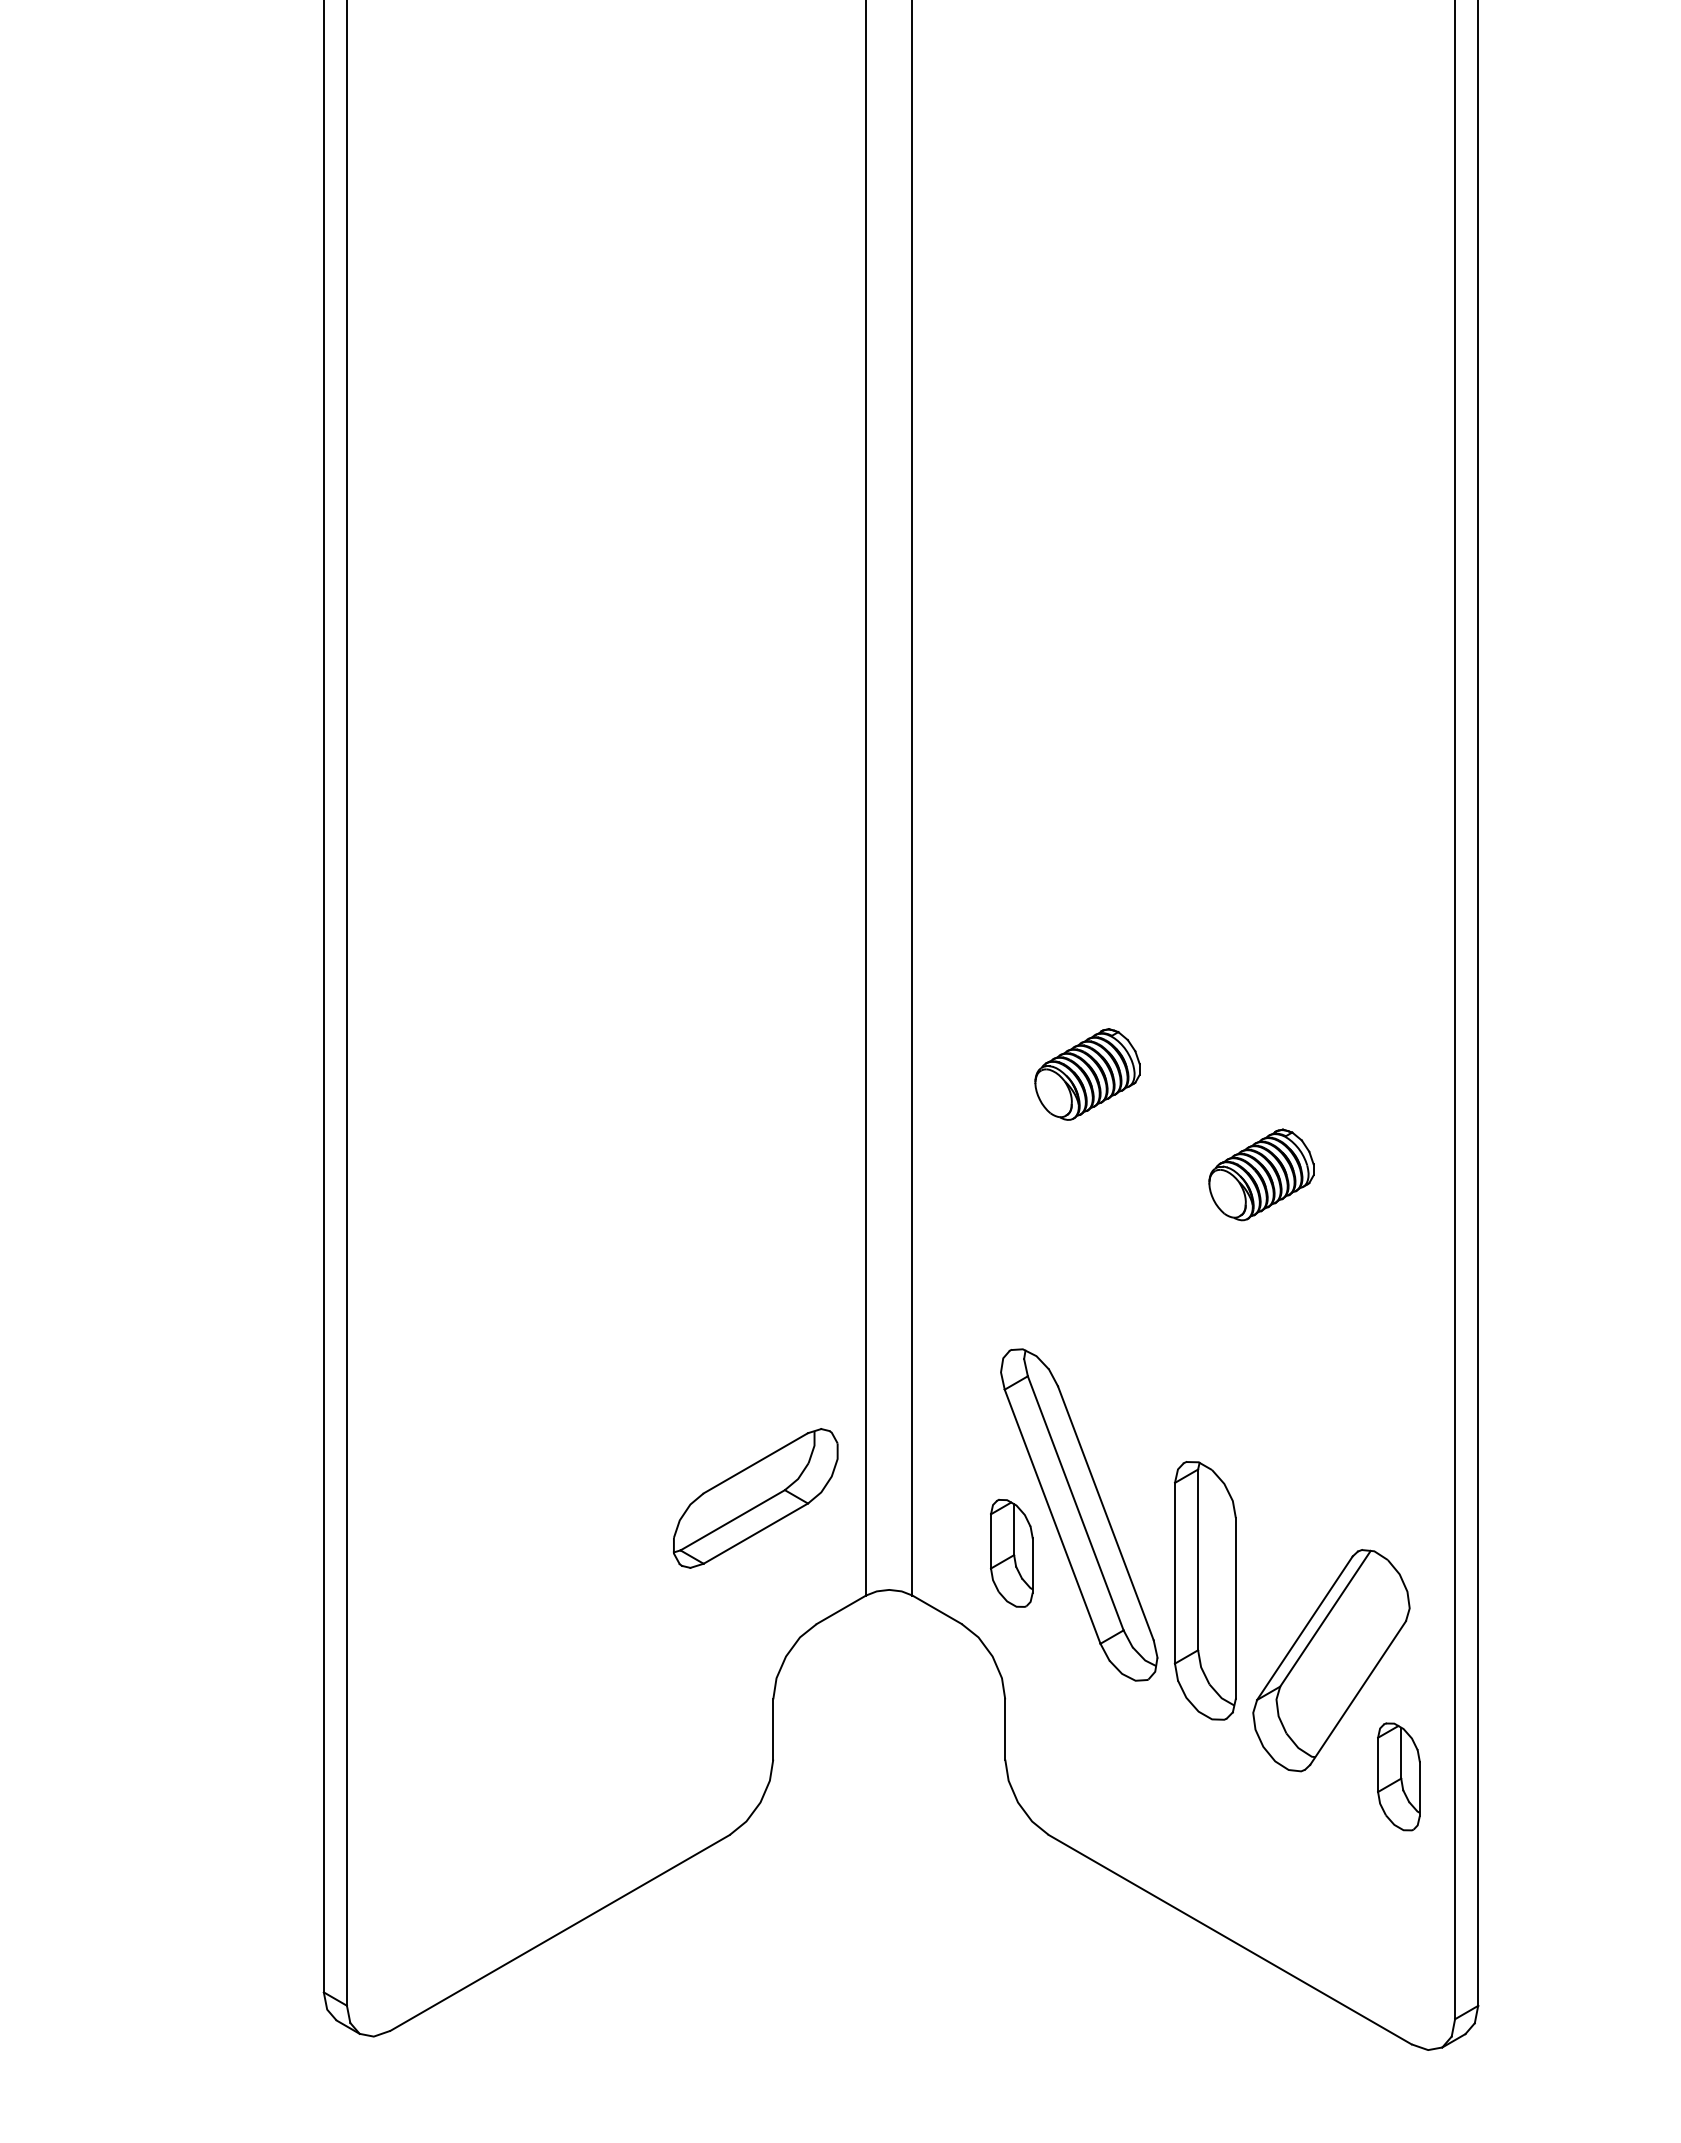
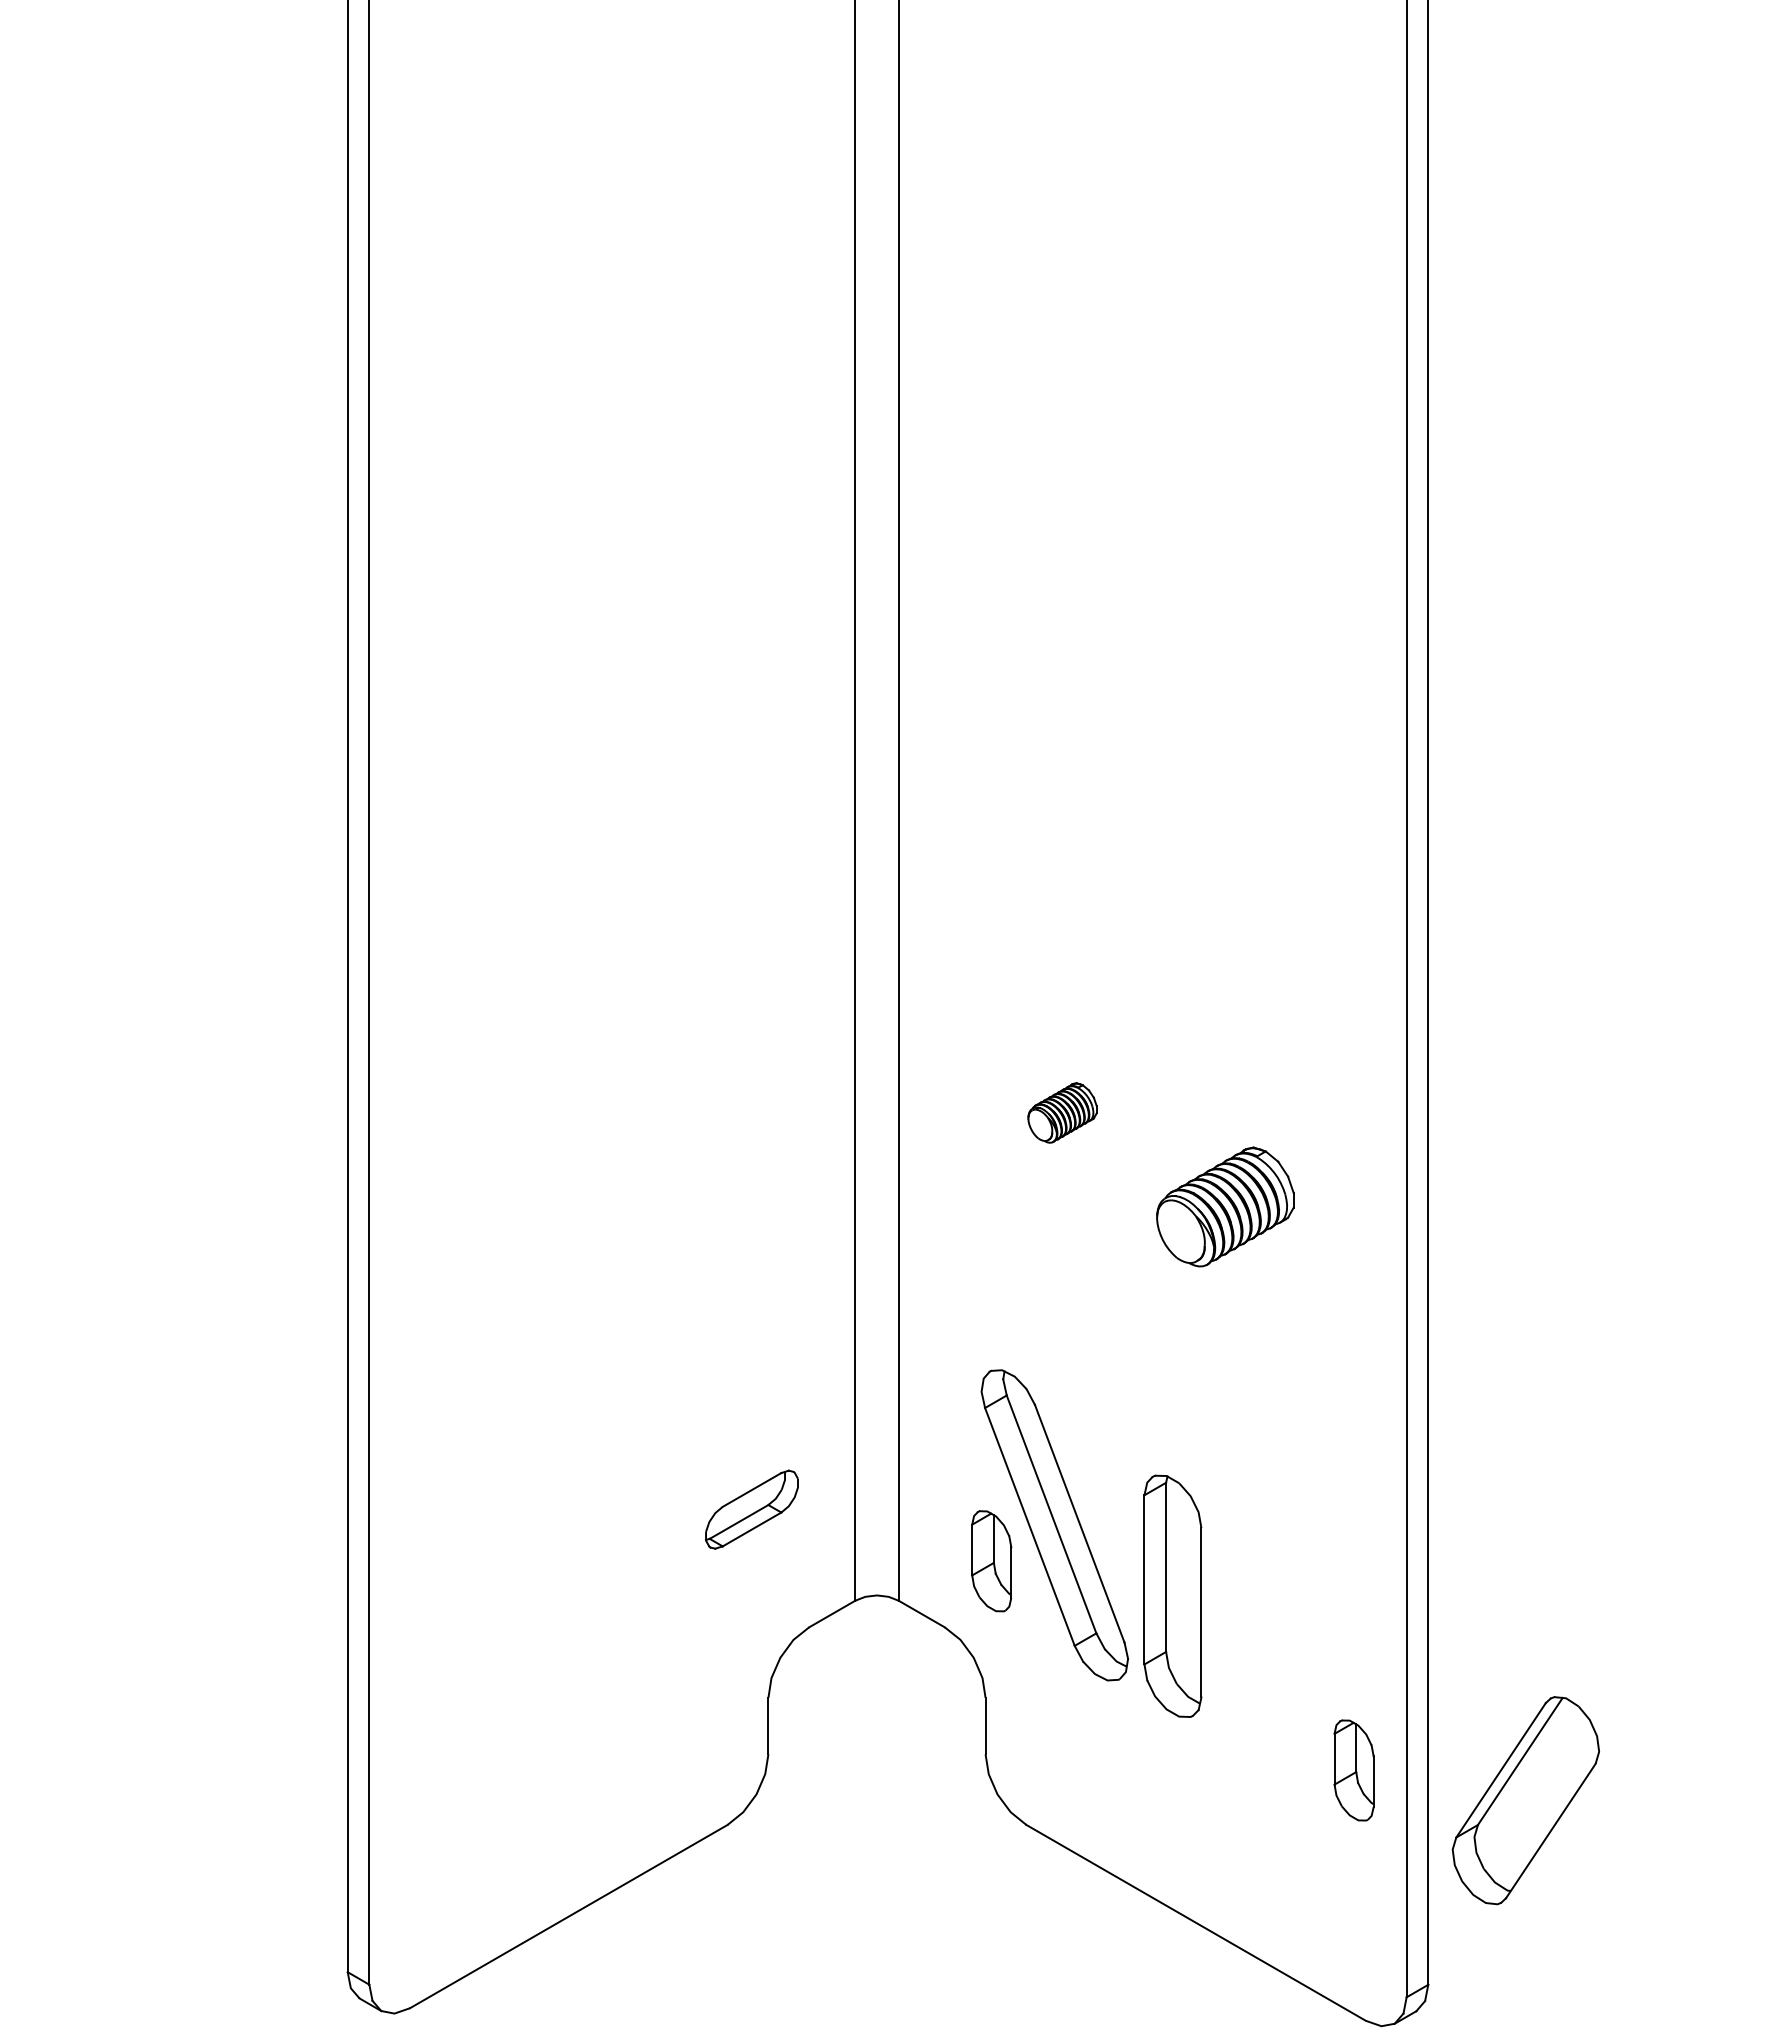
part: (1087, 1073) -> (1062, 1112), size x0.7
part: (1261, 1174) -> (1225, 1206), size x1.4
part: (755, 1498) -> (751, 1509), size x0.6
part: (1331, 1660) -> (1525, 1800), moved

